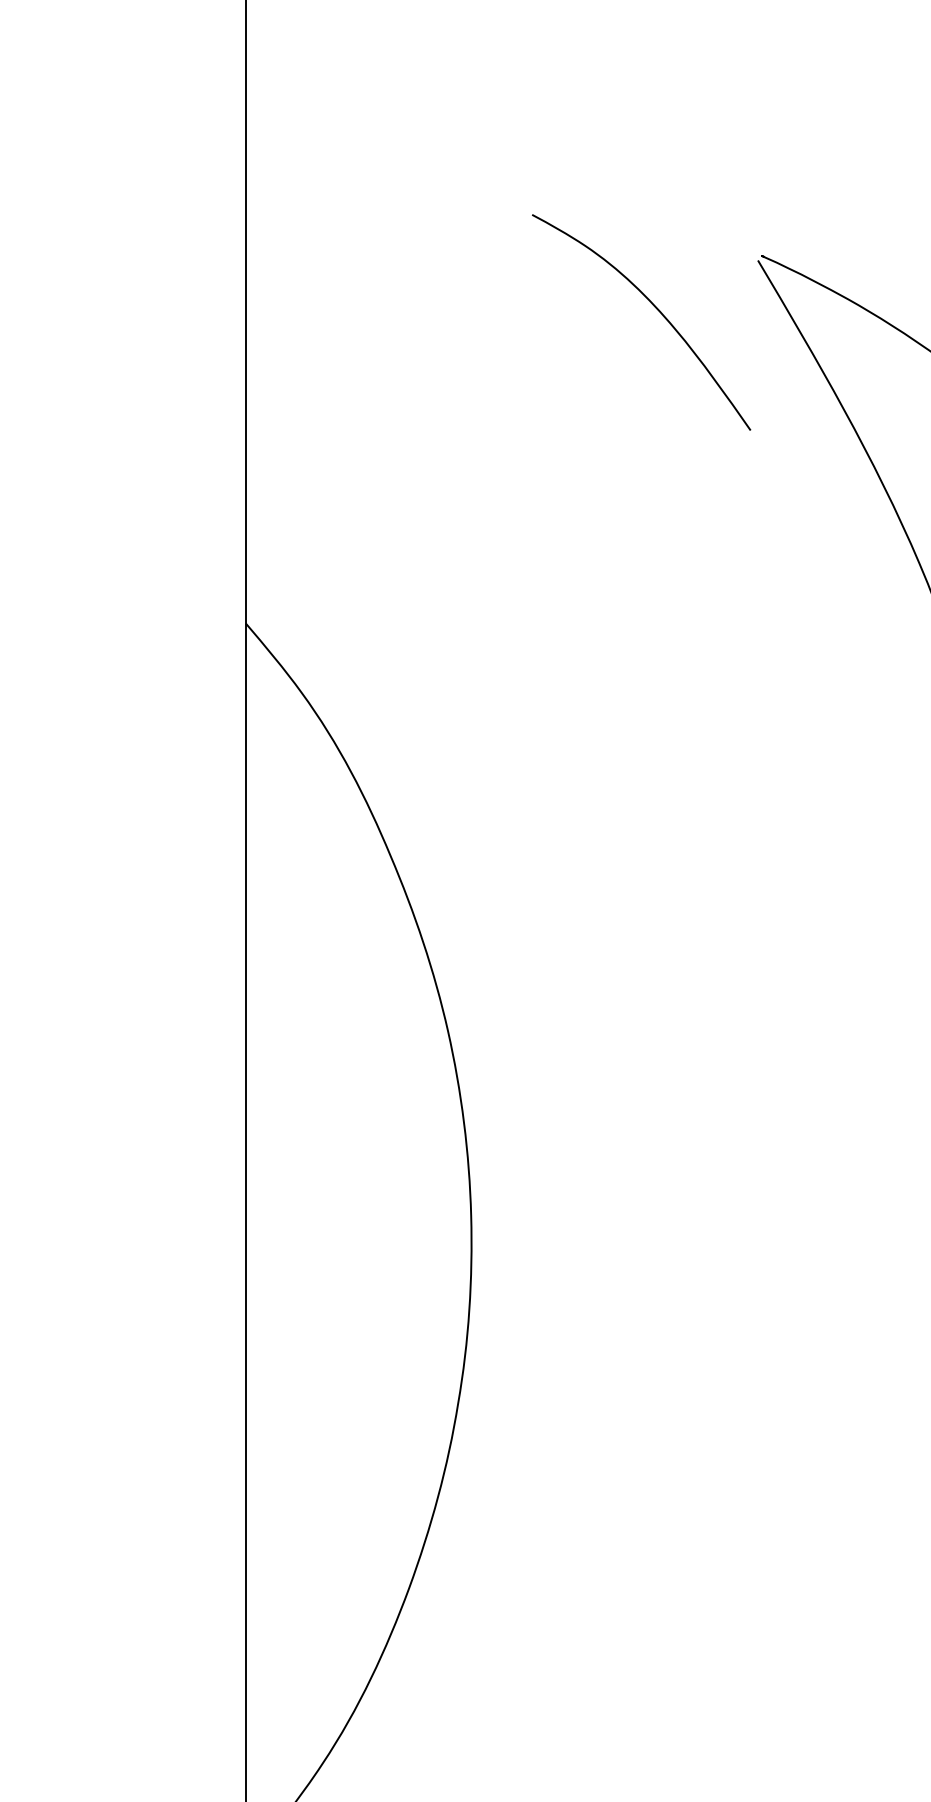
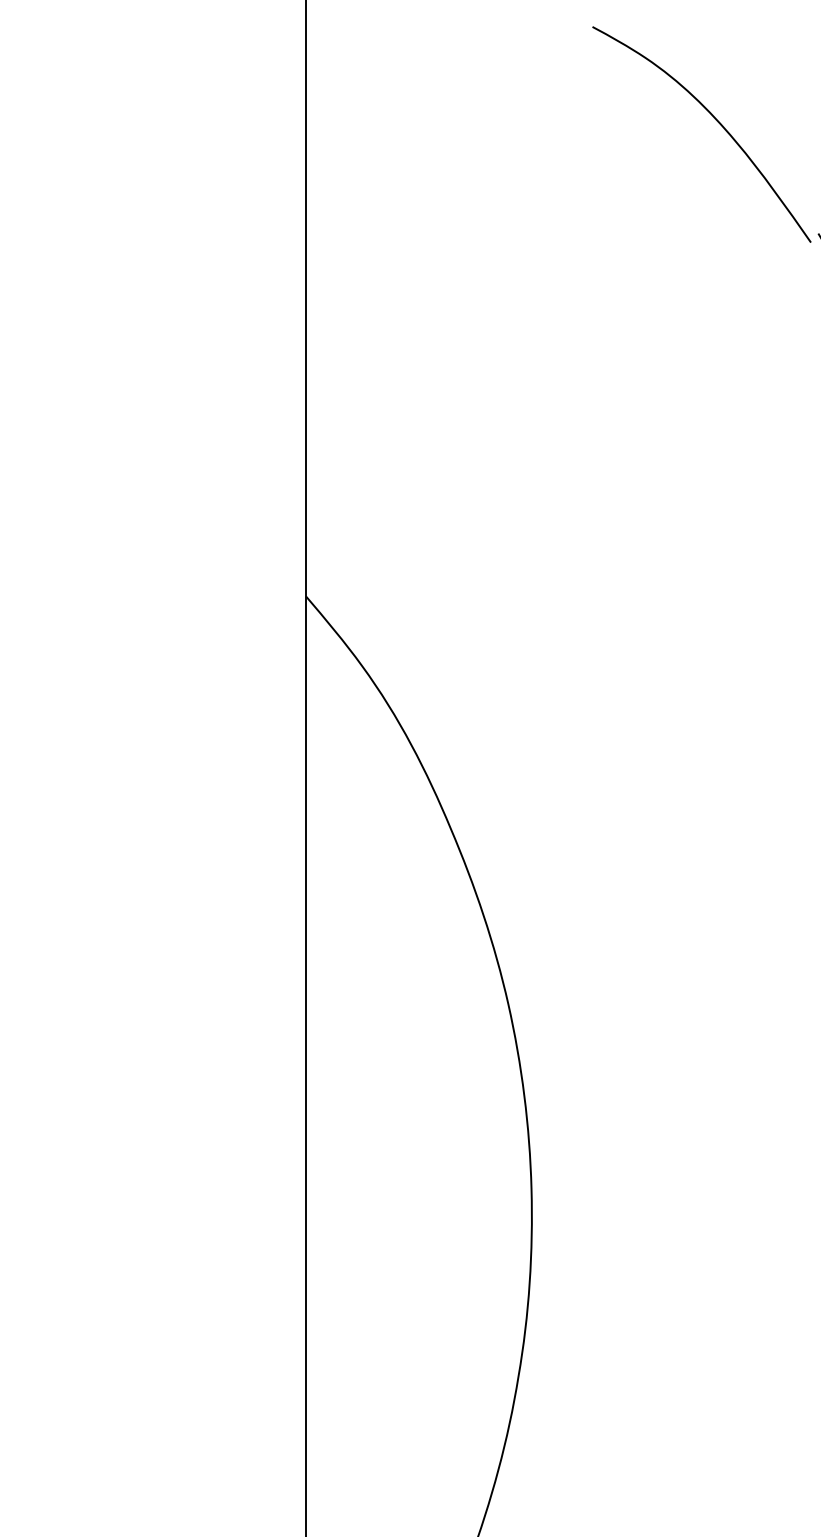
curve: (655, 308) -> (715, 120), moved

